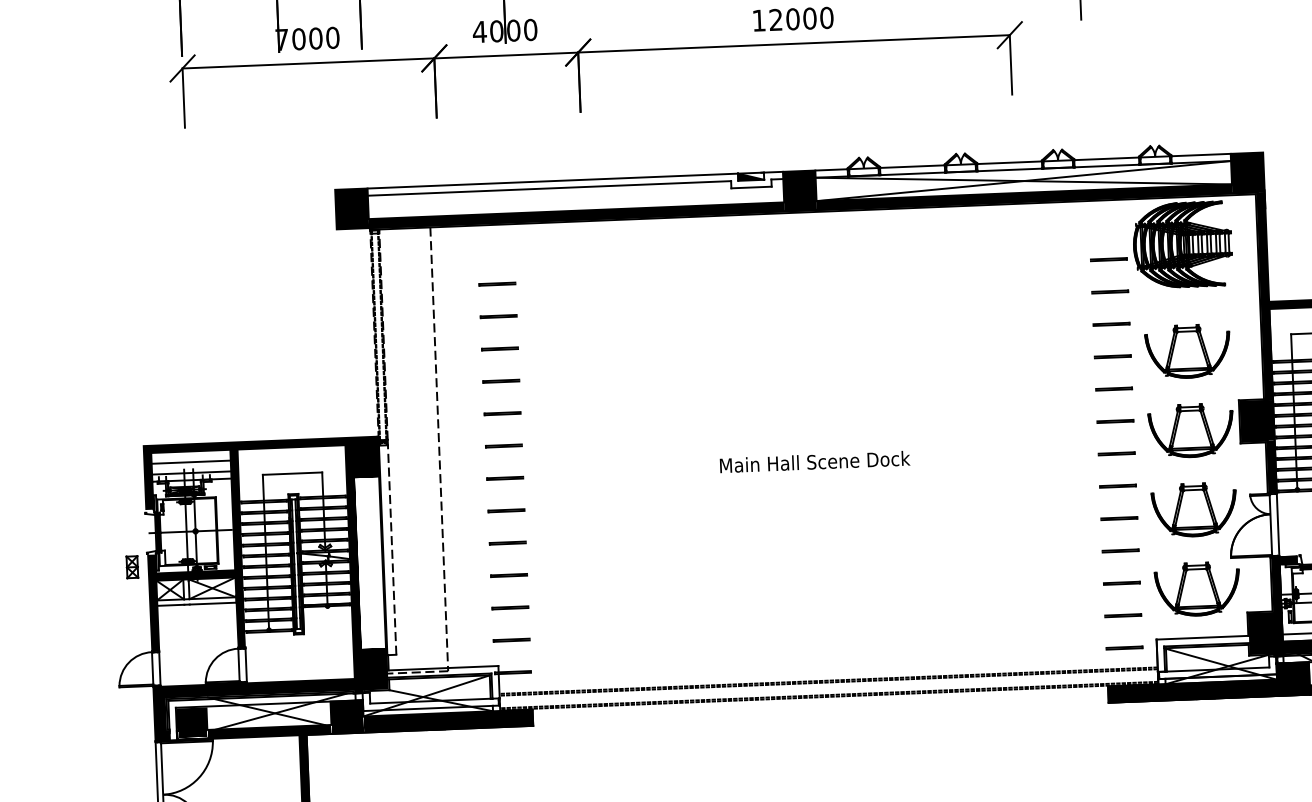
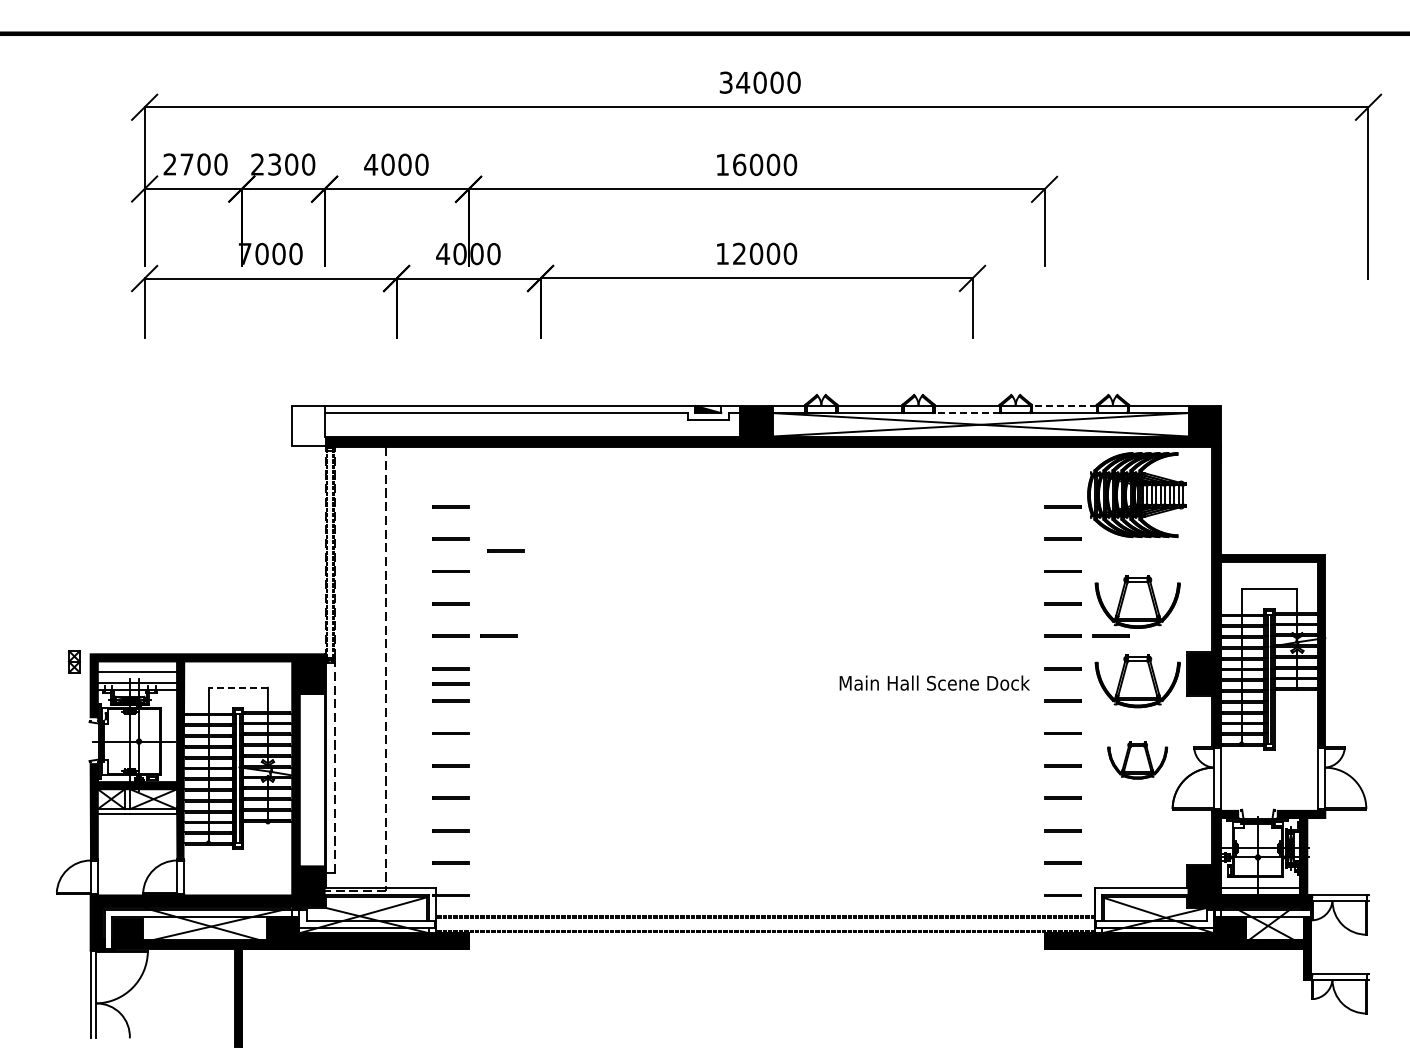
line: (1105, 158) -> (1063, 405), solid -> dashed
line: (1009, 170) -> (966, 413), solid -> dashed
fill: (352, 208) -> (308, 425), removed
line: (554, 325) -> (505, 550), added
line: (1162, 386) -> (1110, 635), added
line: (550, 410) -> (498, 635), added
line: (504, 460) -> (450, 683), added
text: (814, 461) -> (934, 682), moved
line: (292, 473) -> (238, 687), solid -> dashed
part: (1194, 510) -> (1137, 760), size x0.7
part: (131, 566) -> (73, 661), moved
part: (1197, 589) -> (1137, 839), removed

